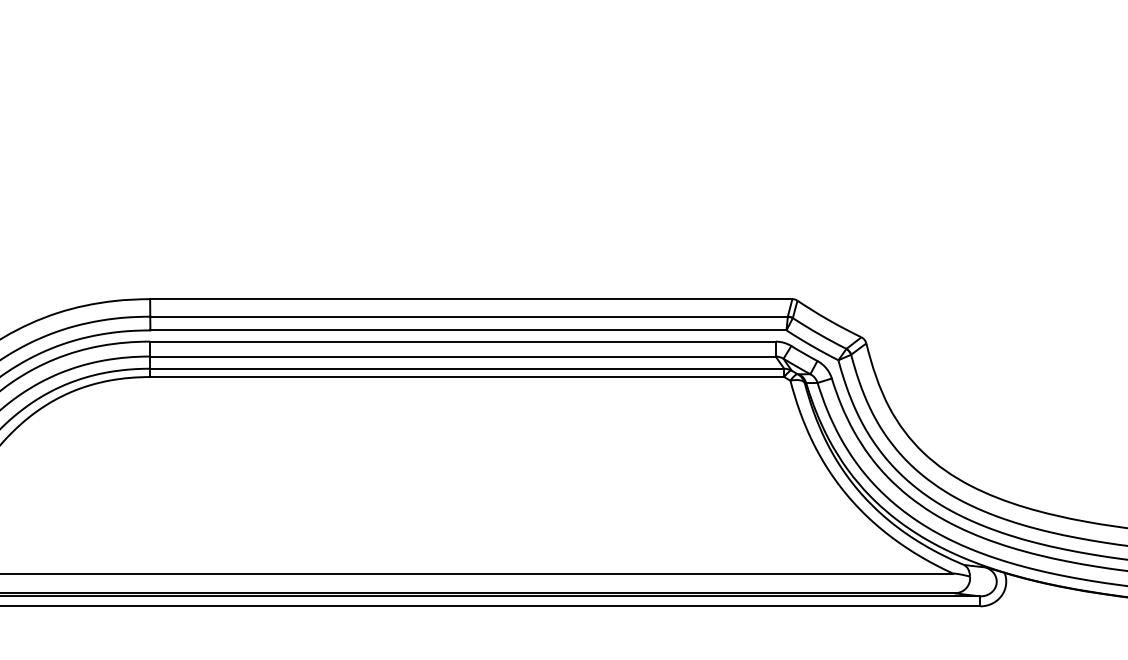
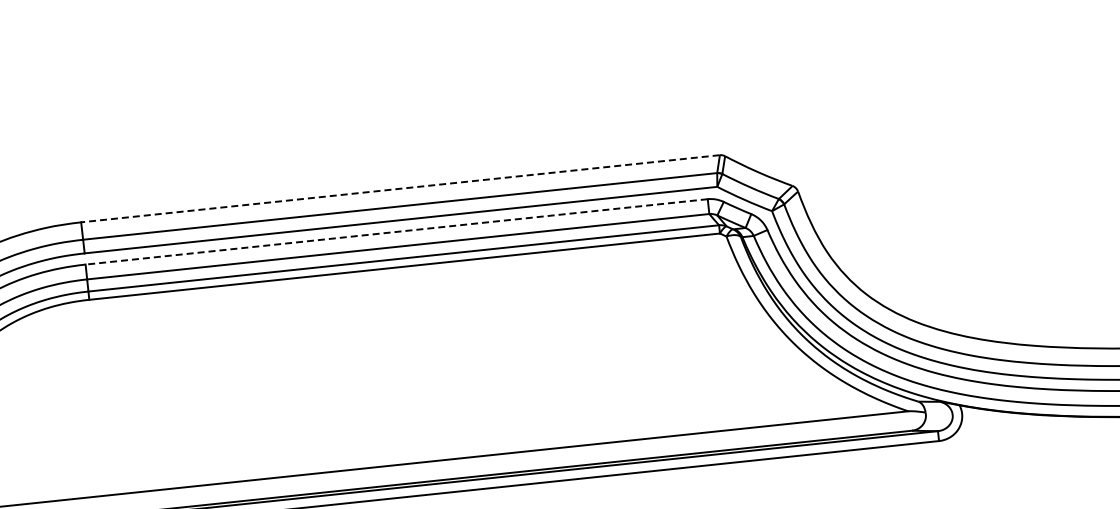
line: (471, 299) -> (400, 189), solid -> dashed
line: (462, 341) -> (396, 231), solid -> dashed

